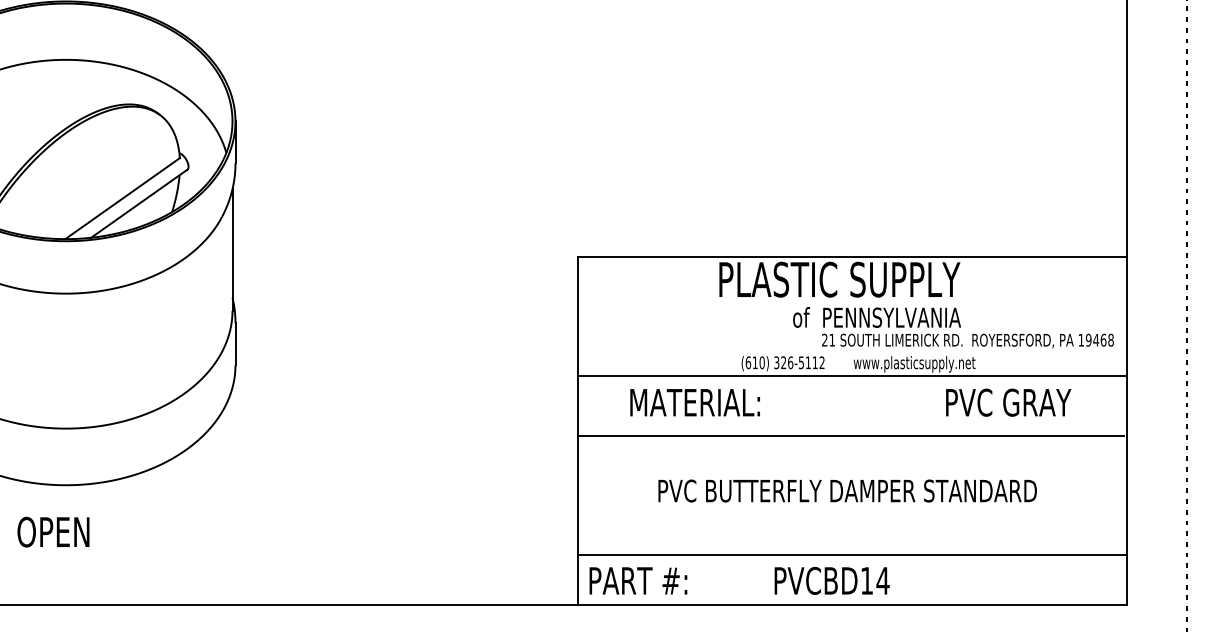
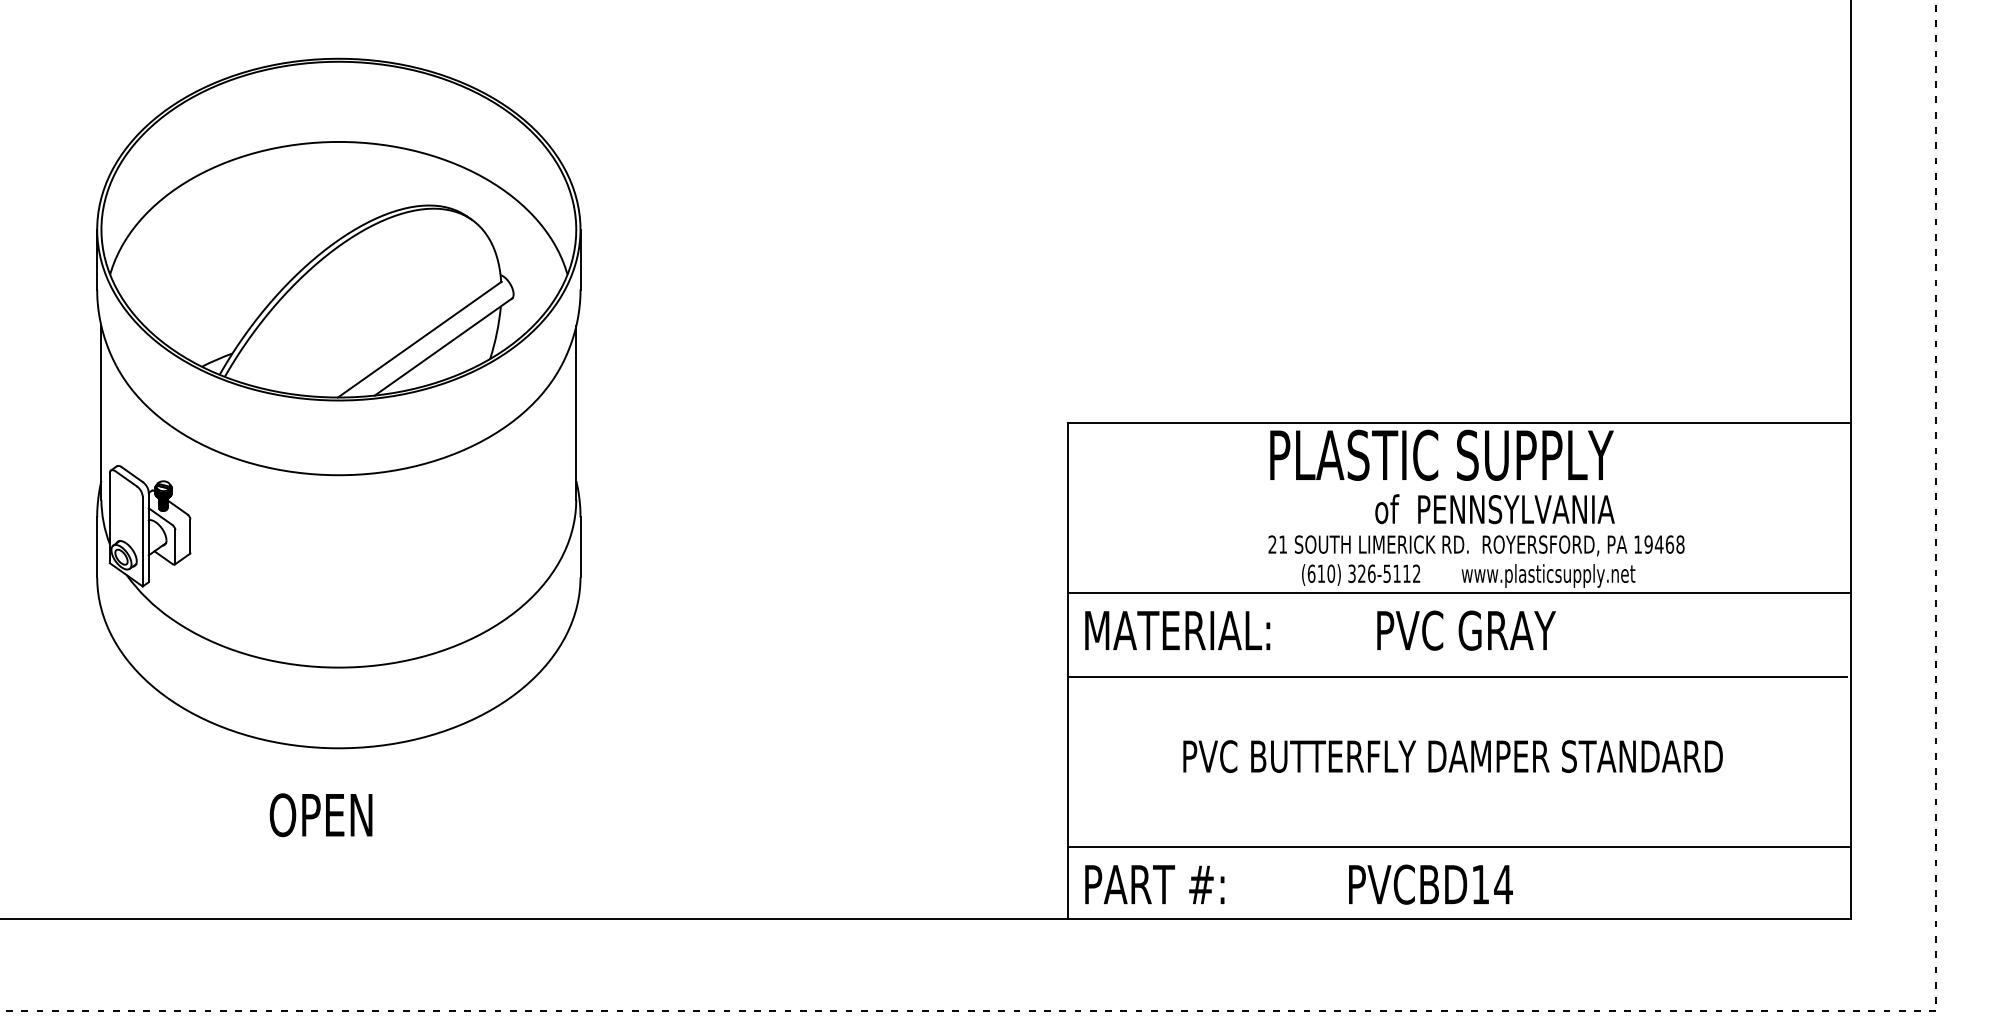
text: (967, 340) -> (1476, 545), moved
text: (695, 402) -> (1177, 630), moved
text: (1008, 402) -> (1466, 630), moved

